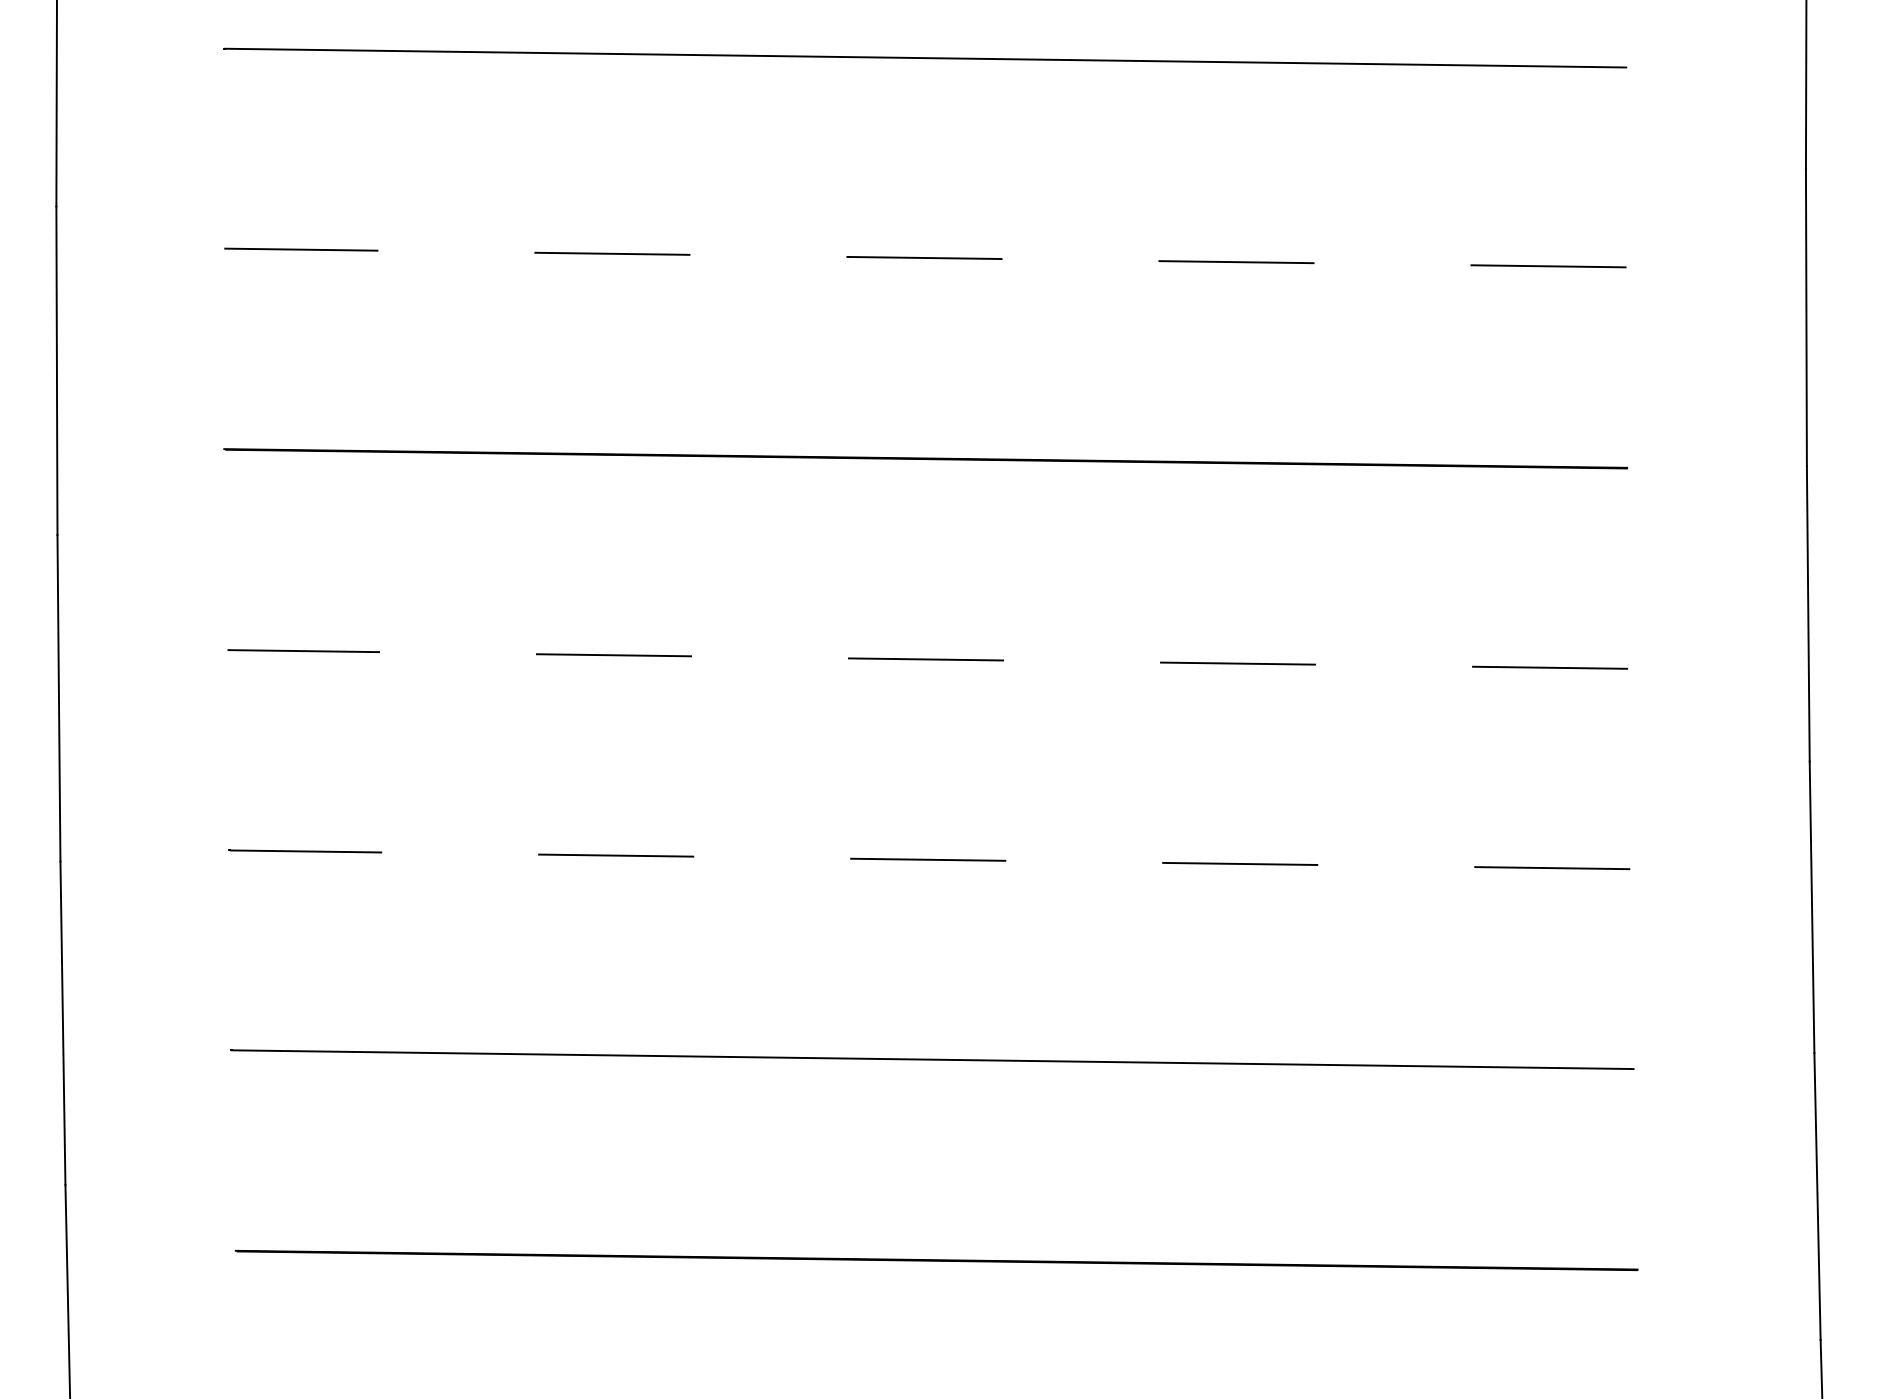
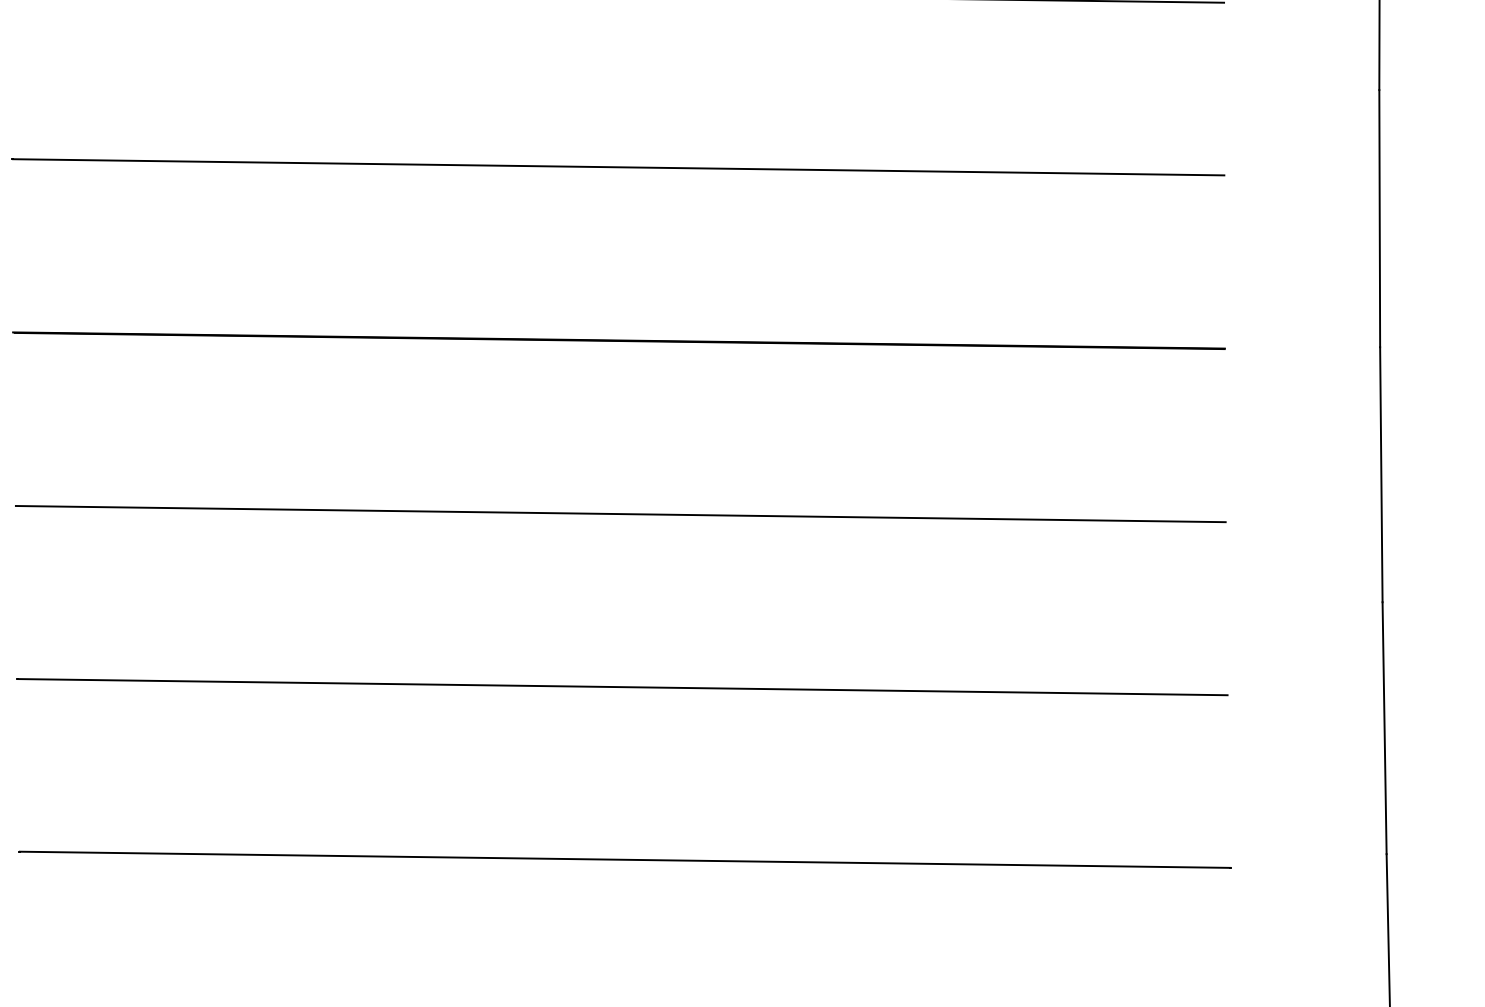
line: (924, 258) -> (617, 167), dashed -> solid
line: (927, 659) -> (620, 514), dashed -> solid
line: (929, 859) -> (622, 686), dashed -> solid

